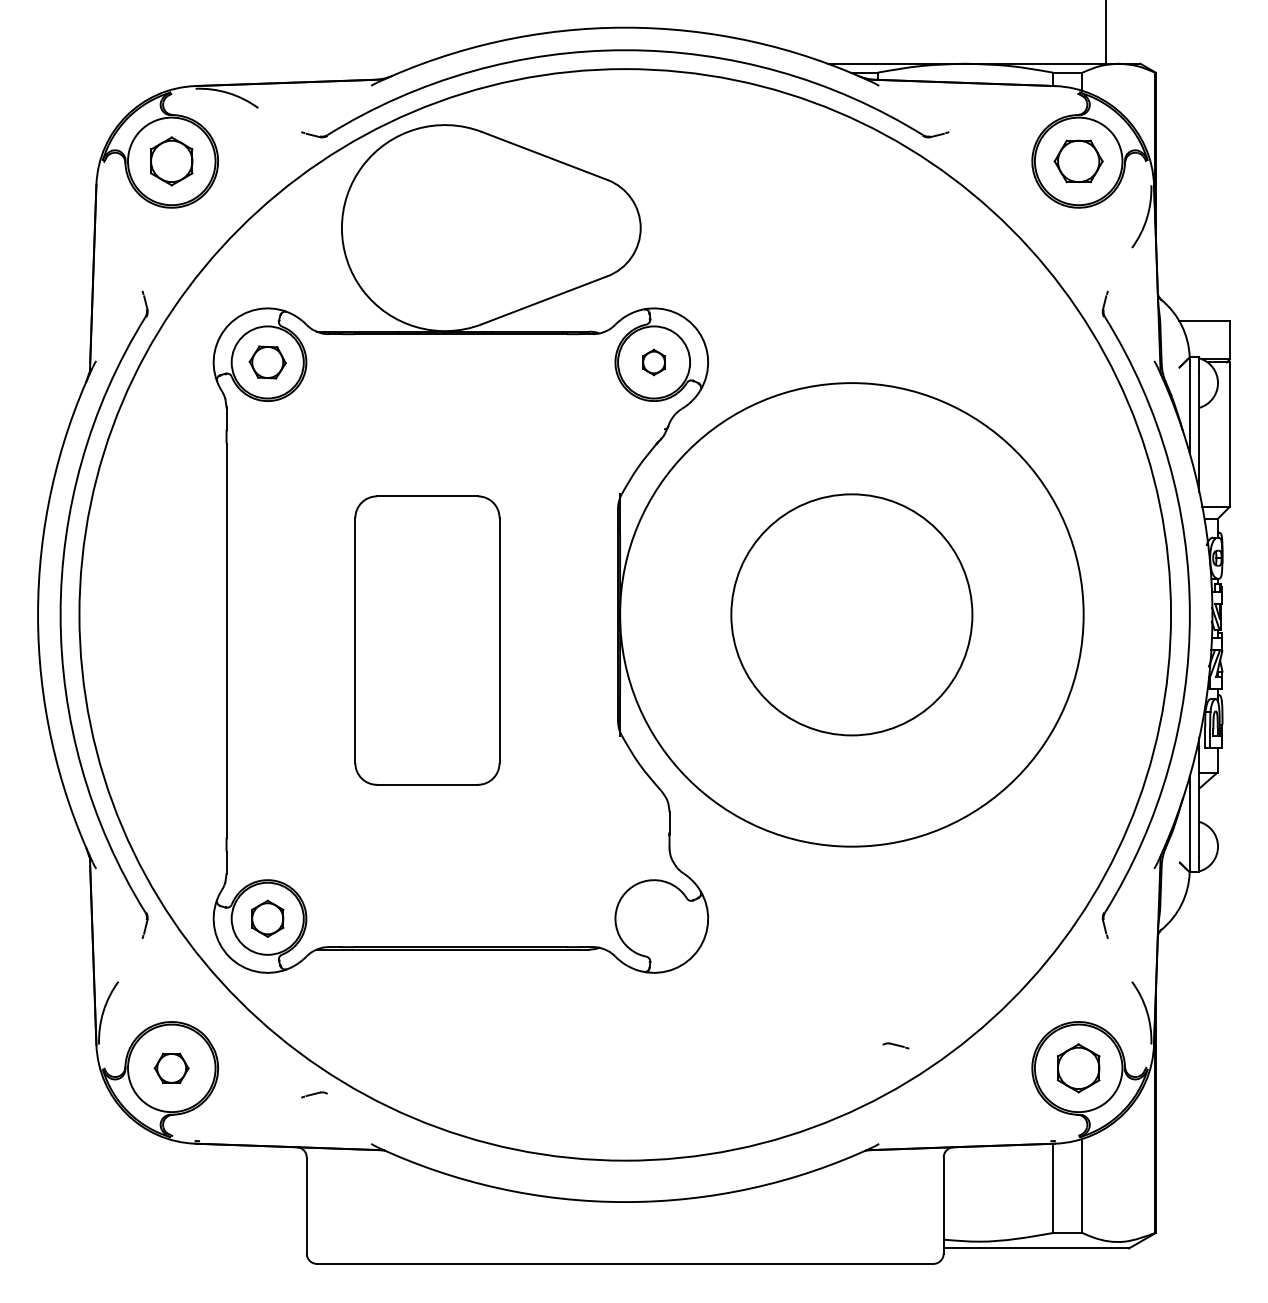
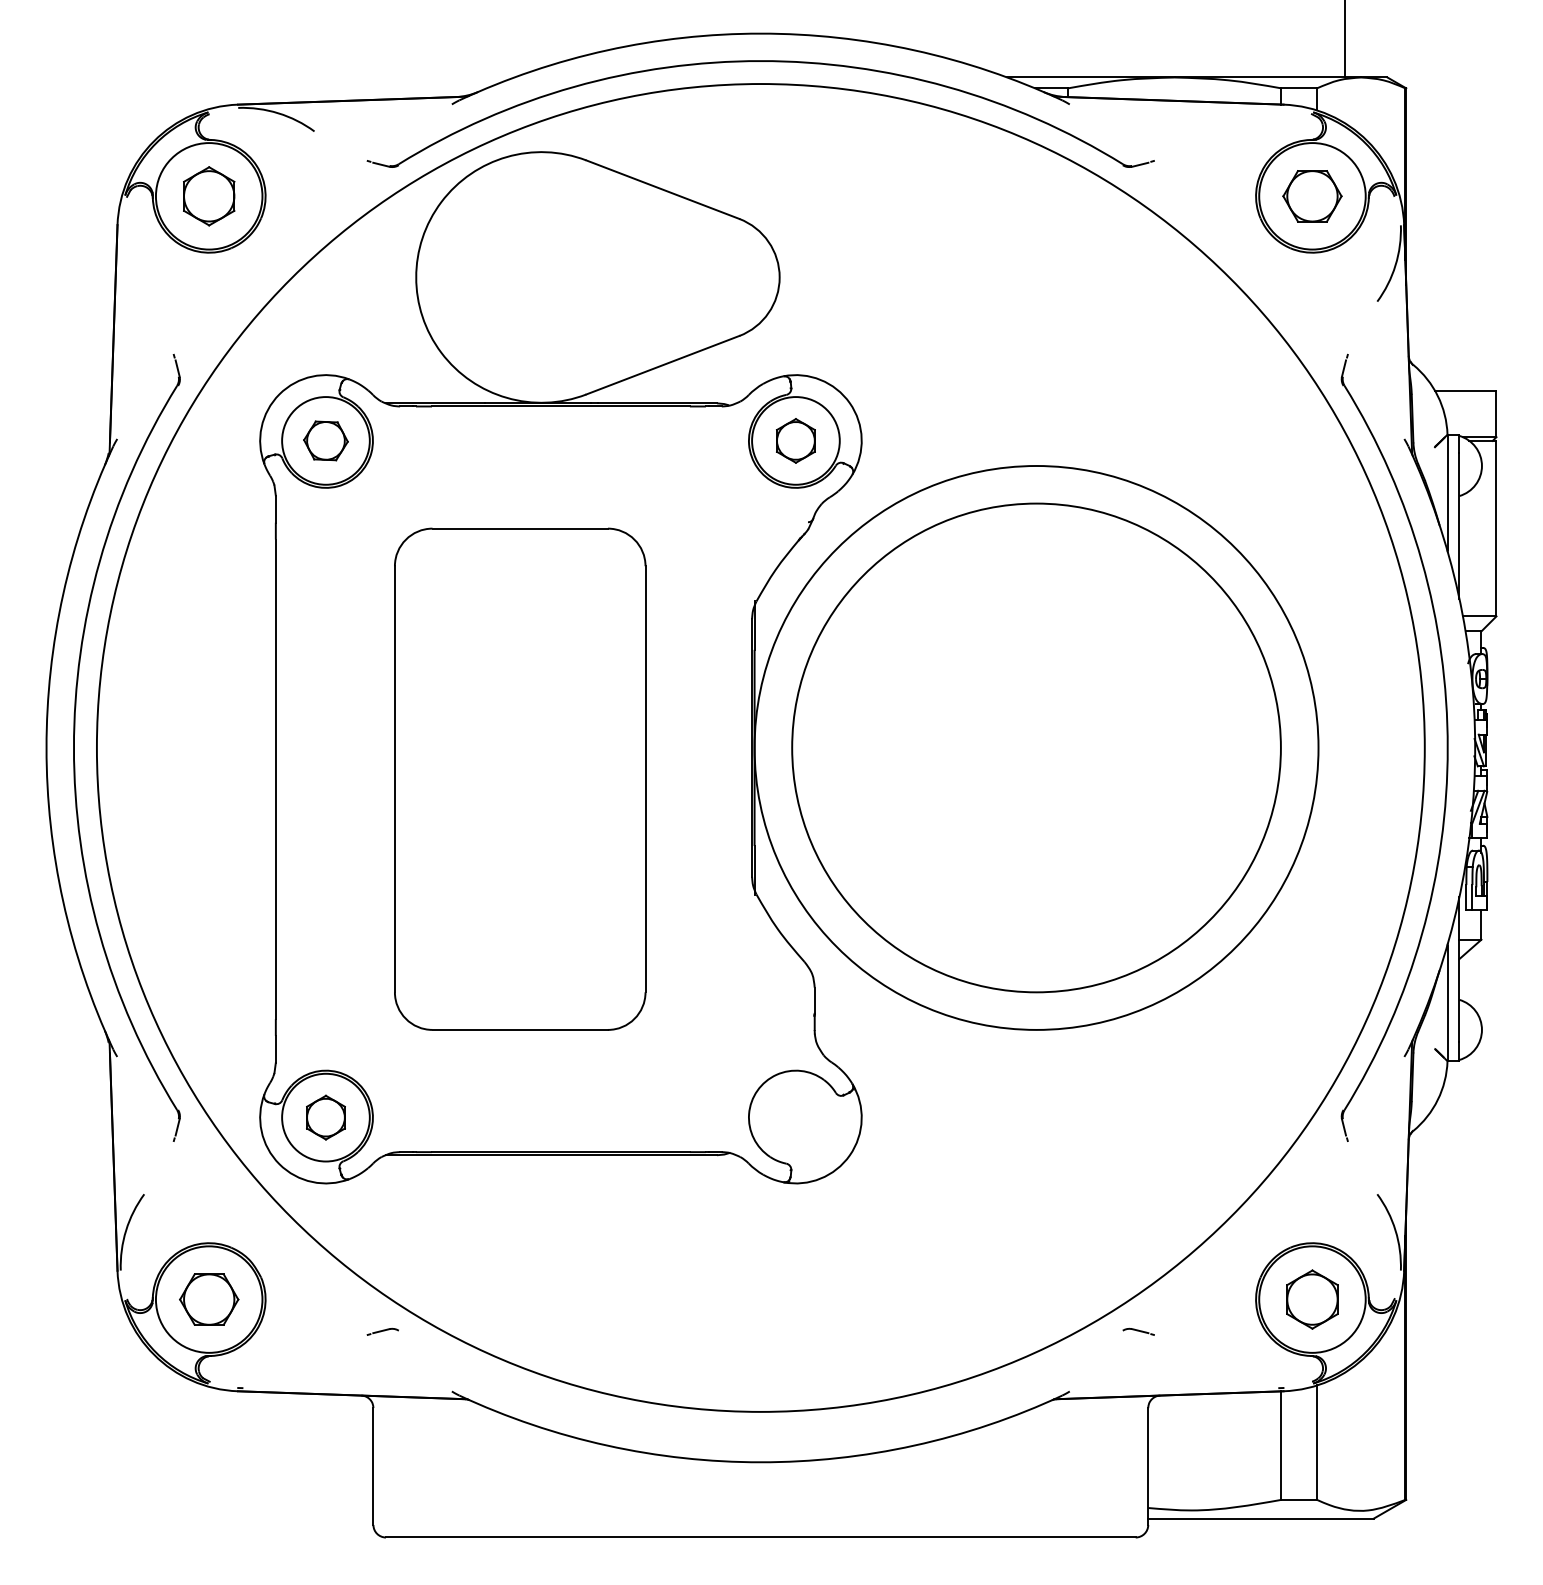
part: (653, 362) -> (795, 440), size x1.43
circle: (851, 614) -> (1036, 747), size x1.67
part: (427, 640) -> (520, 779), size x1.43
part: (895, 1045) -> (1138, 1331), moved
part: (171, 1068) -> (208, 1299), size x1.43

